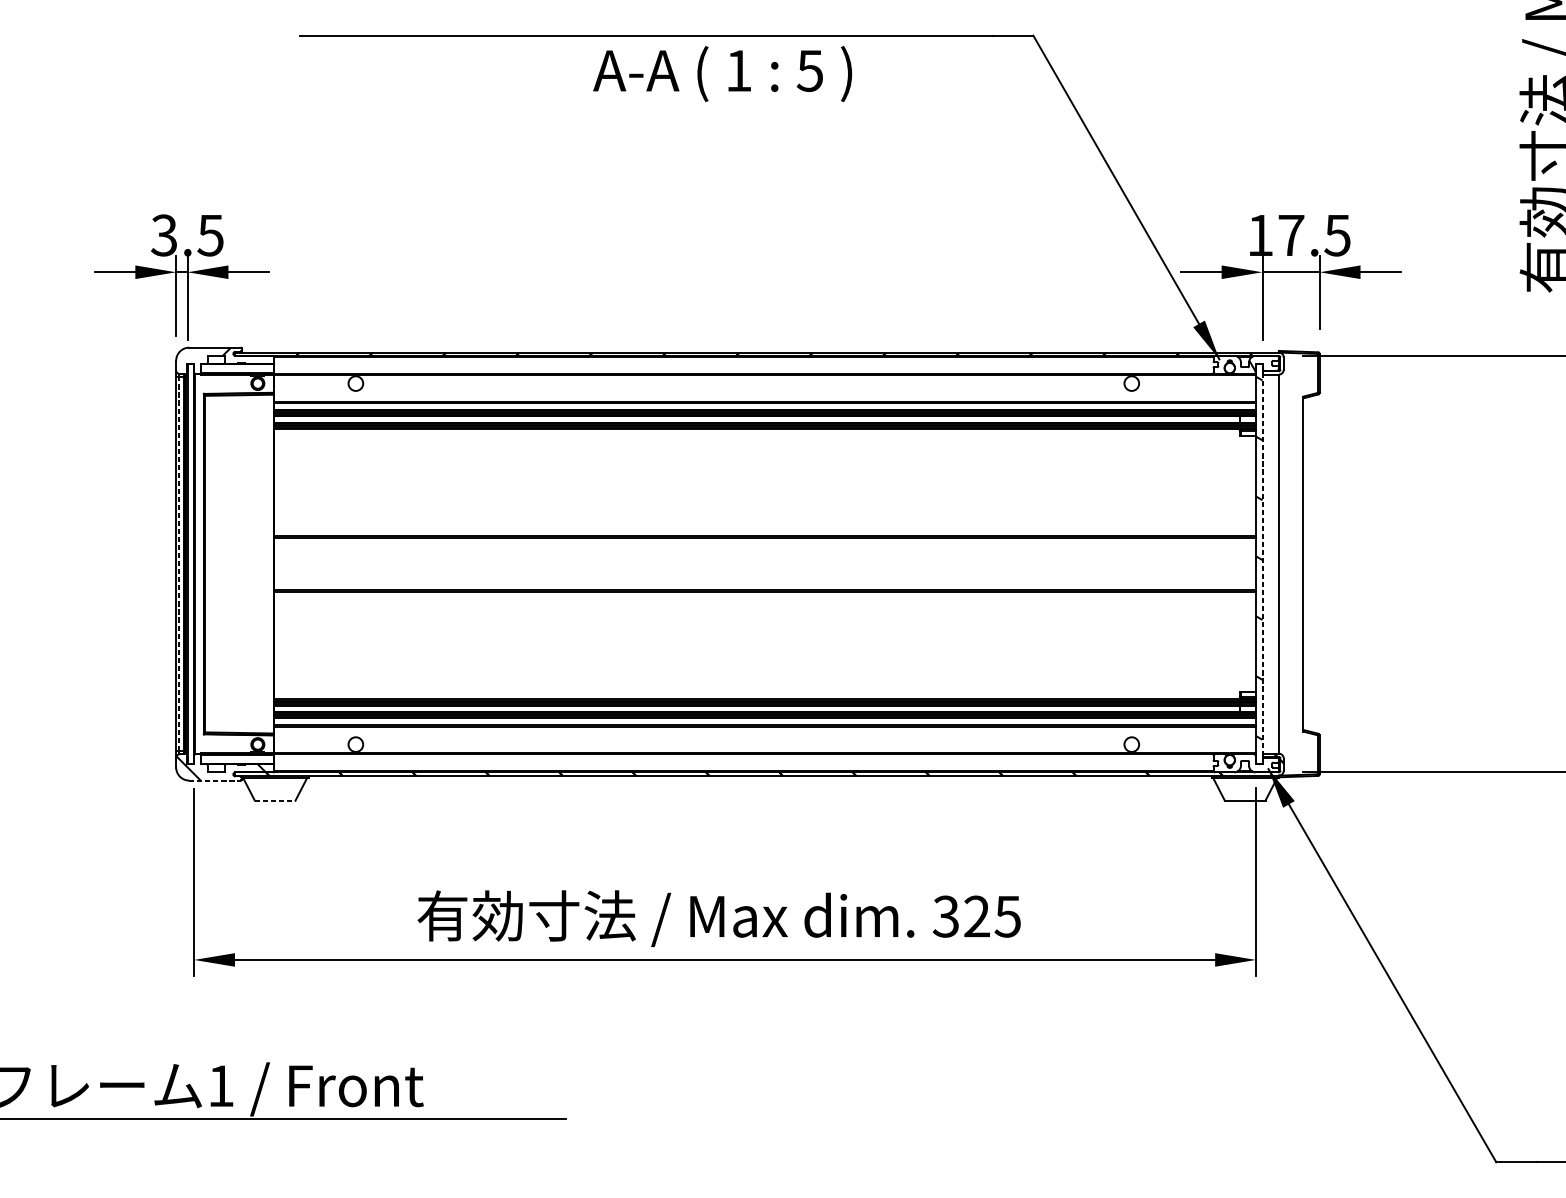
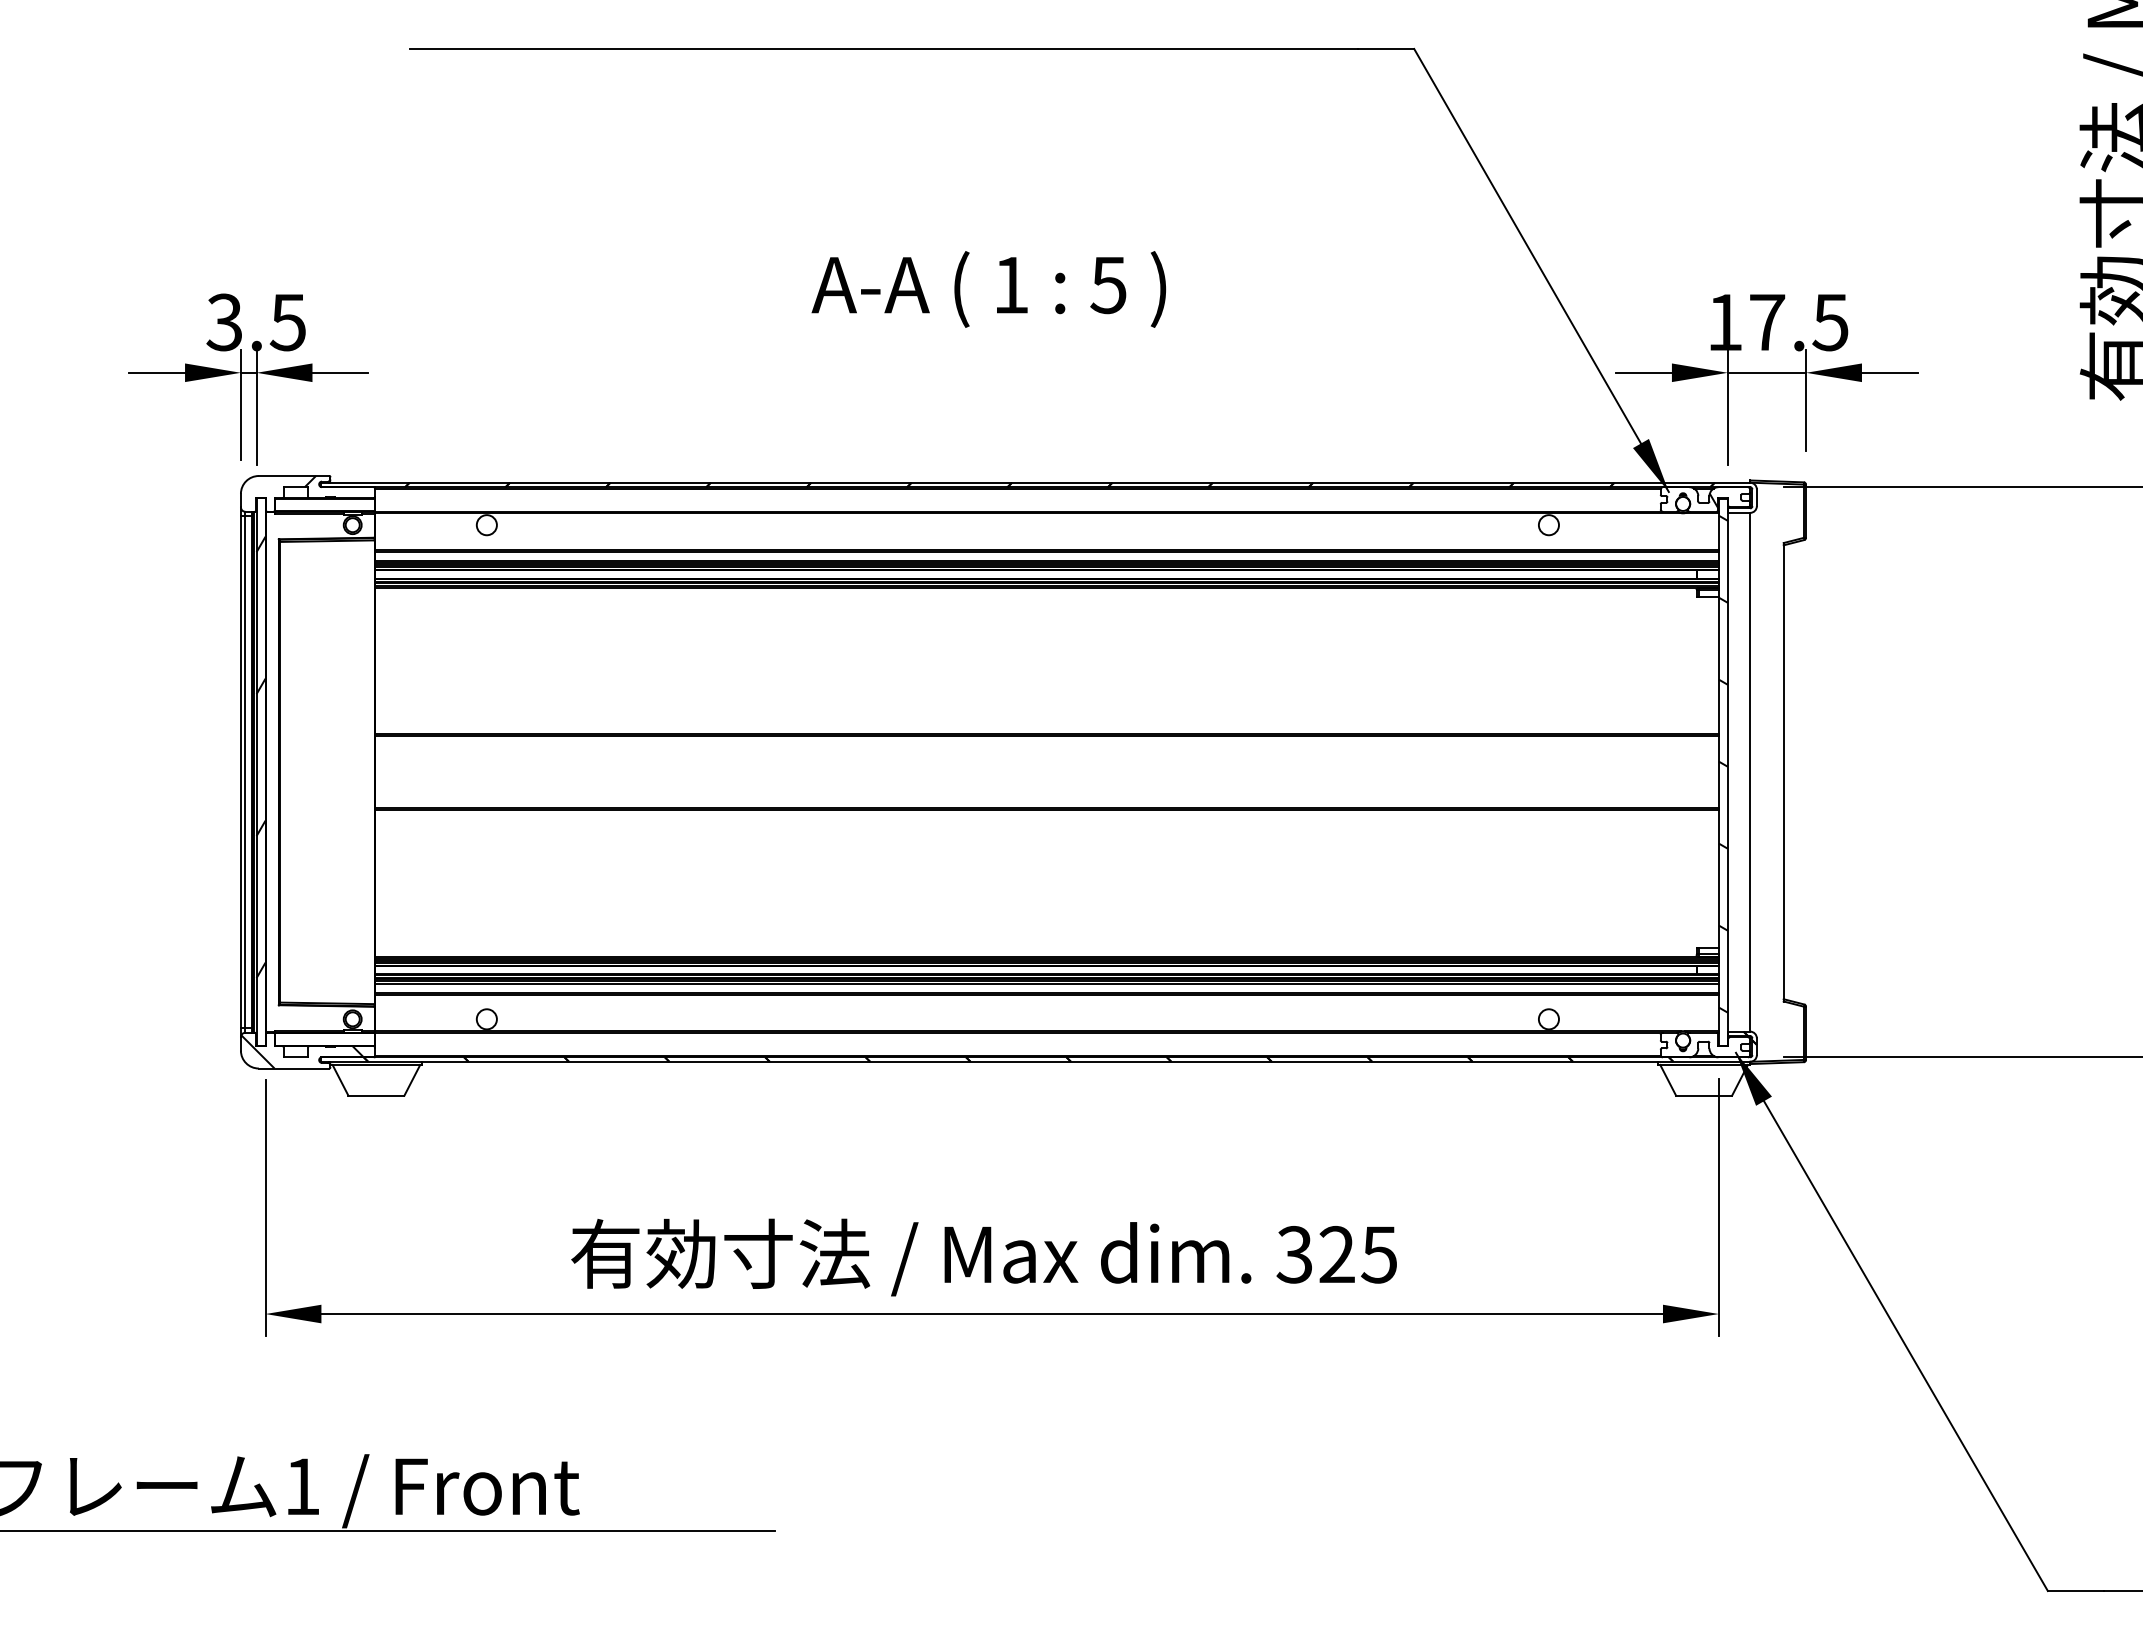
text: (722, 74) -> (988, 289), moved
hatch: (190, 553) -> (260, 757), added
line: (179, 563) -> (245, 771), dashed -> solid
line: (1262, 563) -> (1727, 771), dashed -> solid
line: (215, 780) -> (294, 1068), dashed -> solid
line: (275, 800) -> (376, 1095), dashed -> solid

